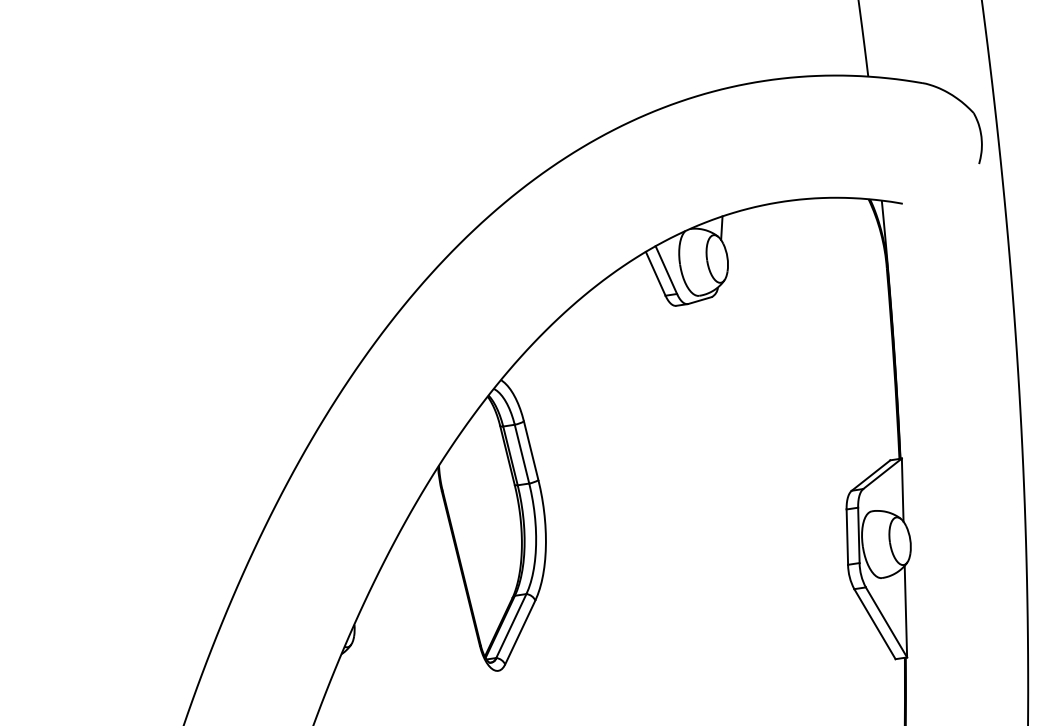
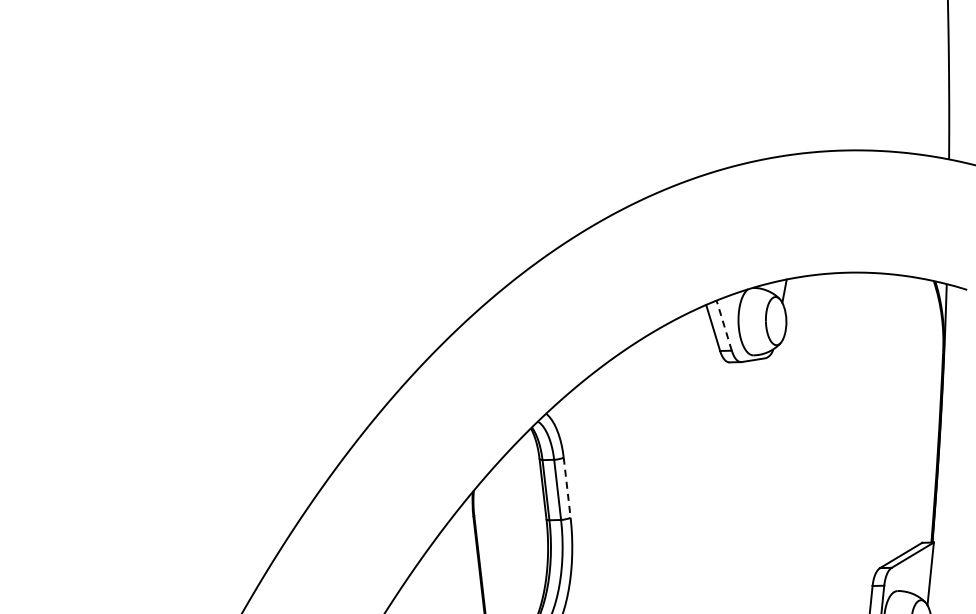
line: (666, 269) -> (724, 325), solid -> dashed
line: (531, 451) -> (567, 488), solid -> dashed

